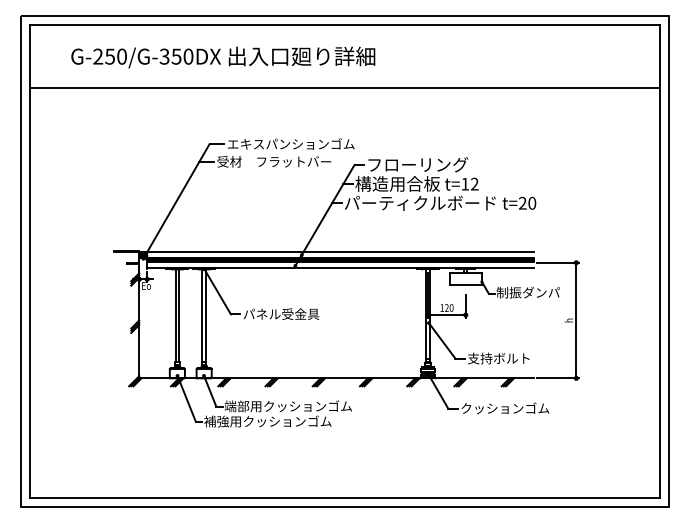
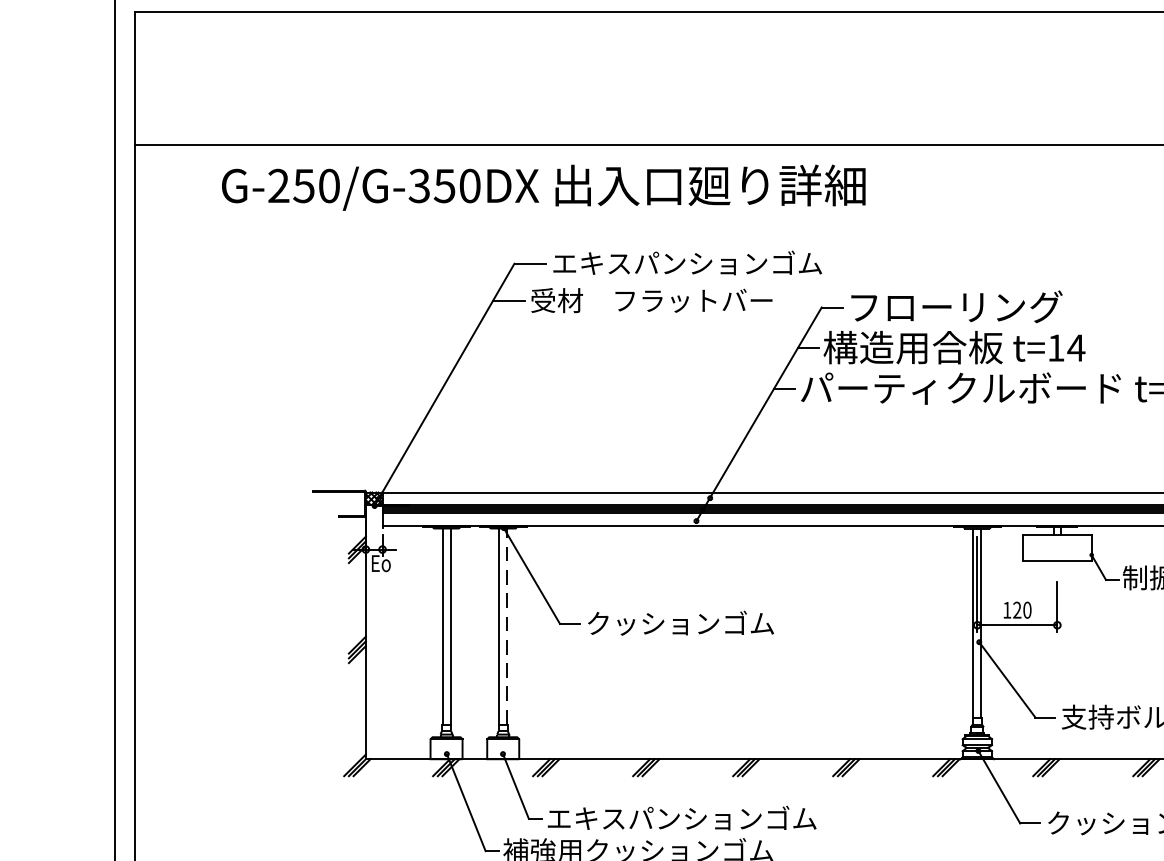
text: (223, 57) -> (544, 187), moved
text: (474, 183) -> (1075, 346), t=12 -> t=14
text: (287, 313) -> (679, 621), パネル受金具 -> クッションゴム
line: (206, 315) -> (508, 626), solid -> dashed
text: (255, 406) -> (611, 818), 端部用クッションゴム -> エキスパンションゴム

